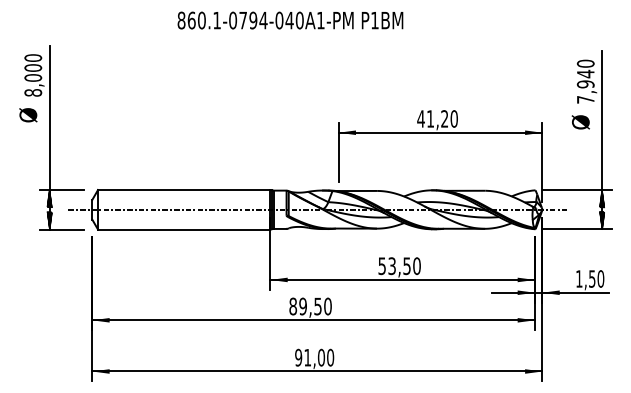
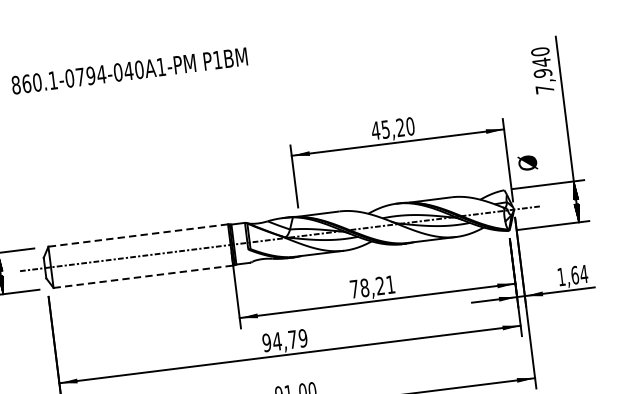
text: (290, 20) -> (129, 70), moved
text: (430, 118) -> (385, 129), 41,20 -> 45,20
text: (580, 122) -> (527, 163), moved
line: (183, 190) -> (137, 236), solid -> dashed
line: (184, 229) -> (143, 276), solid -> dashed
text: (399, 266) -> (372, 287), 53,50 -> 78,21
text: (596, 278) -> (579, 274), 1,50 -> 1,64
text: (310, 306) -> (284, 340), 89,50 -> 94,79

